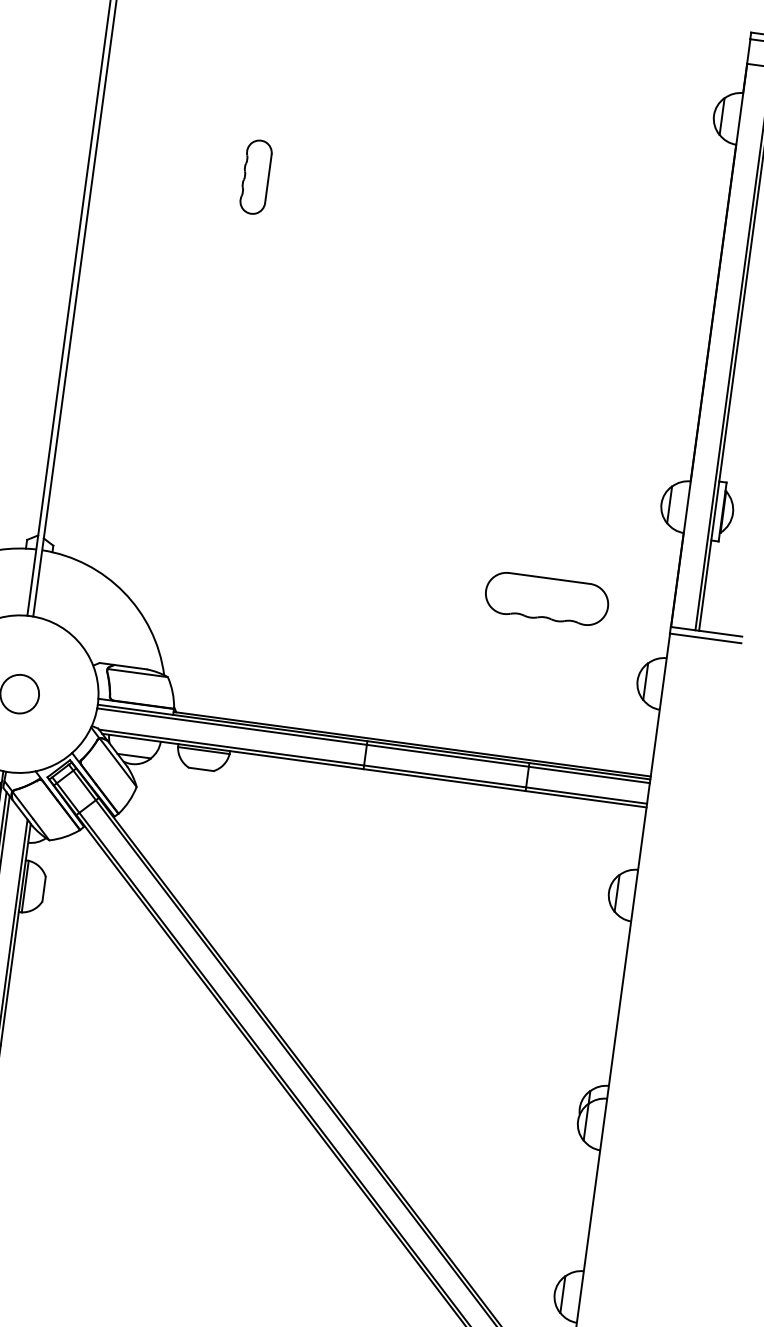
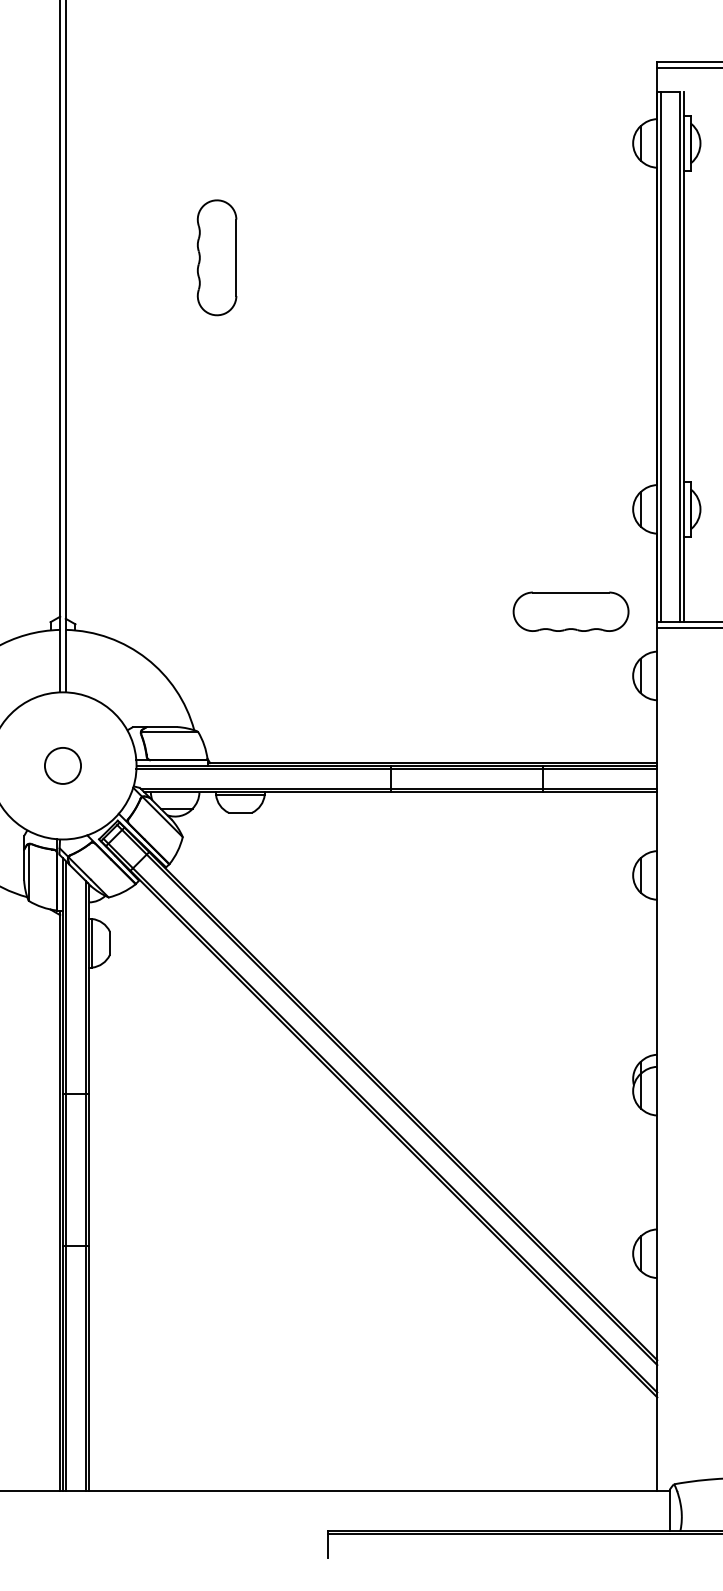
part: (255, 176) -> (216, 257), size x1.67
line: (712, 345) -> (660, 356), added
part: (546, 598) -> (570, 611), moved

